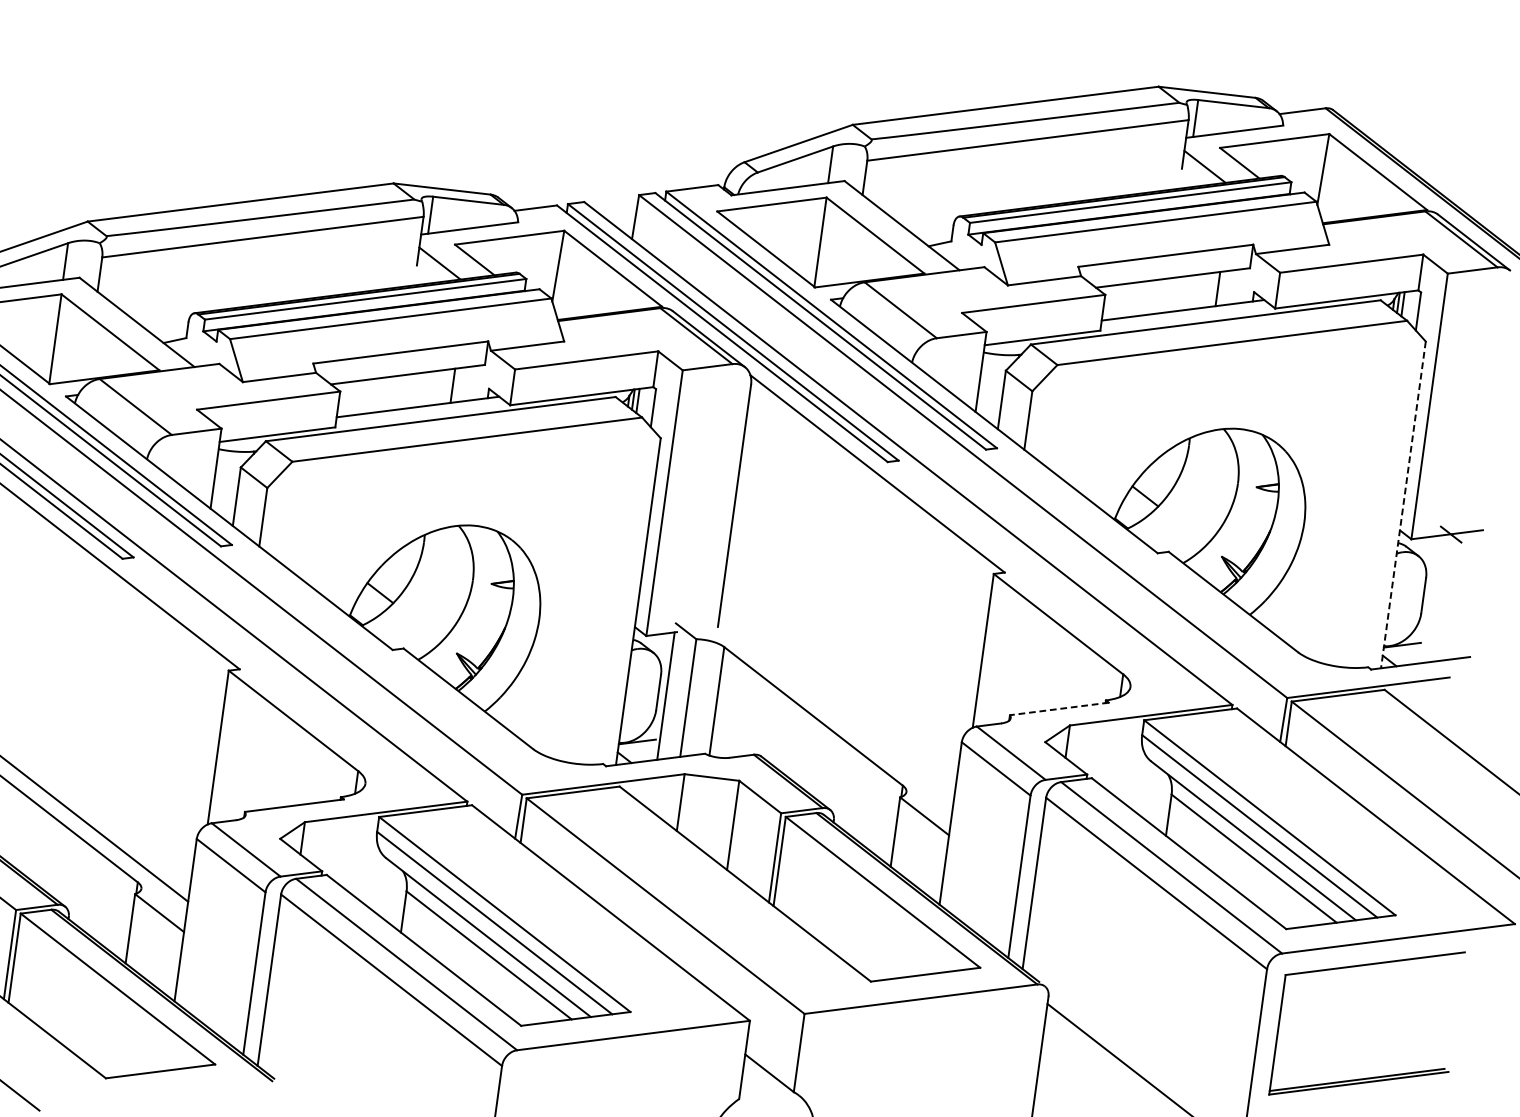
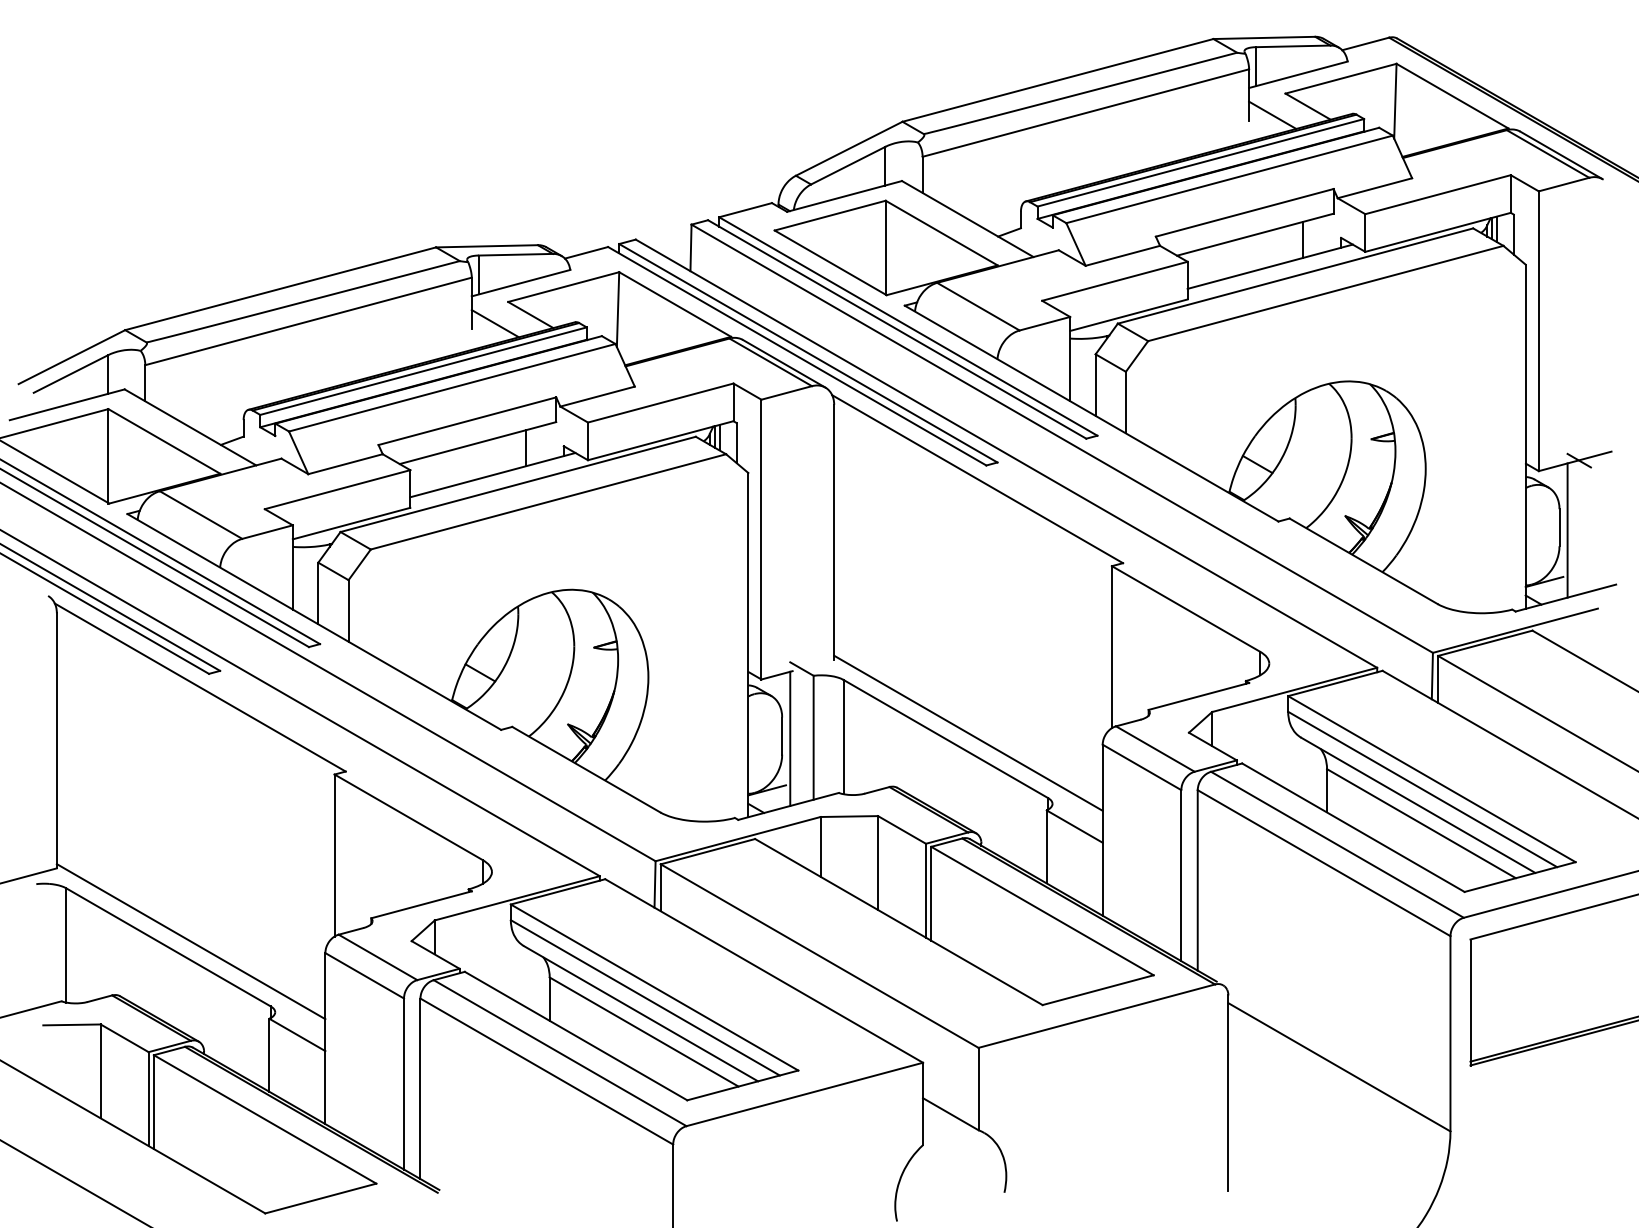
line: (1403, 505) -> (1525, 437), dashed -> solid
line: (1430, 599) -> (1567, 530), added
line: (1059, 708) -> (1198, 696), dashed -> solid
line: (836, 713) -> (968, 732), added

